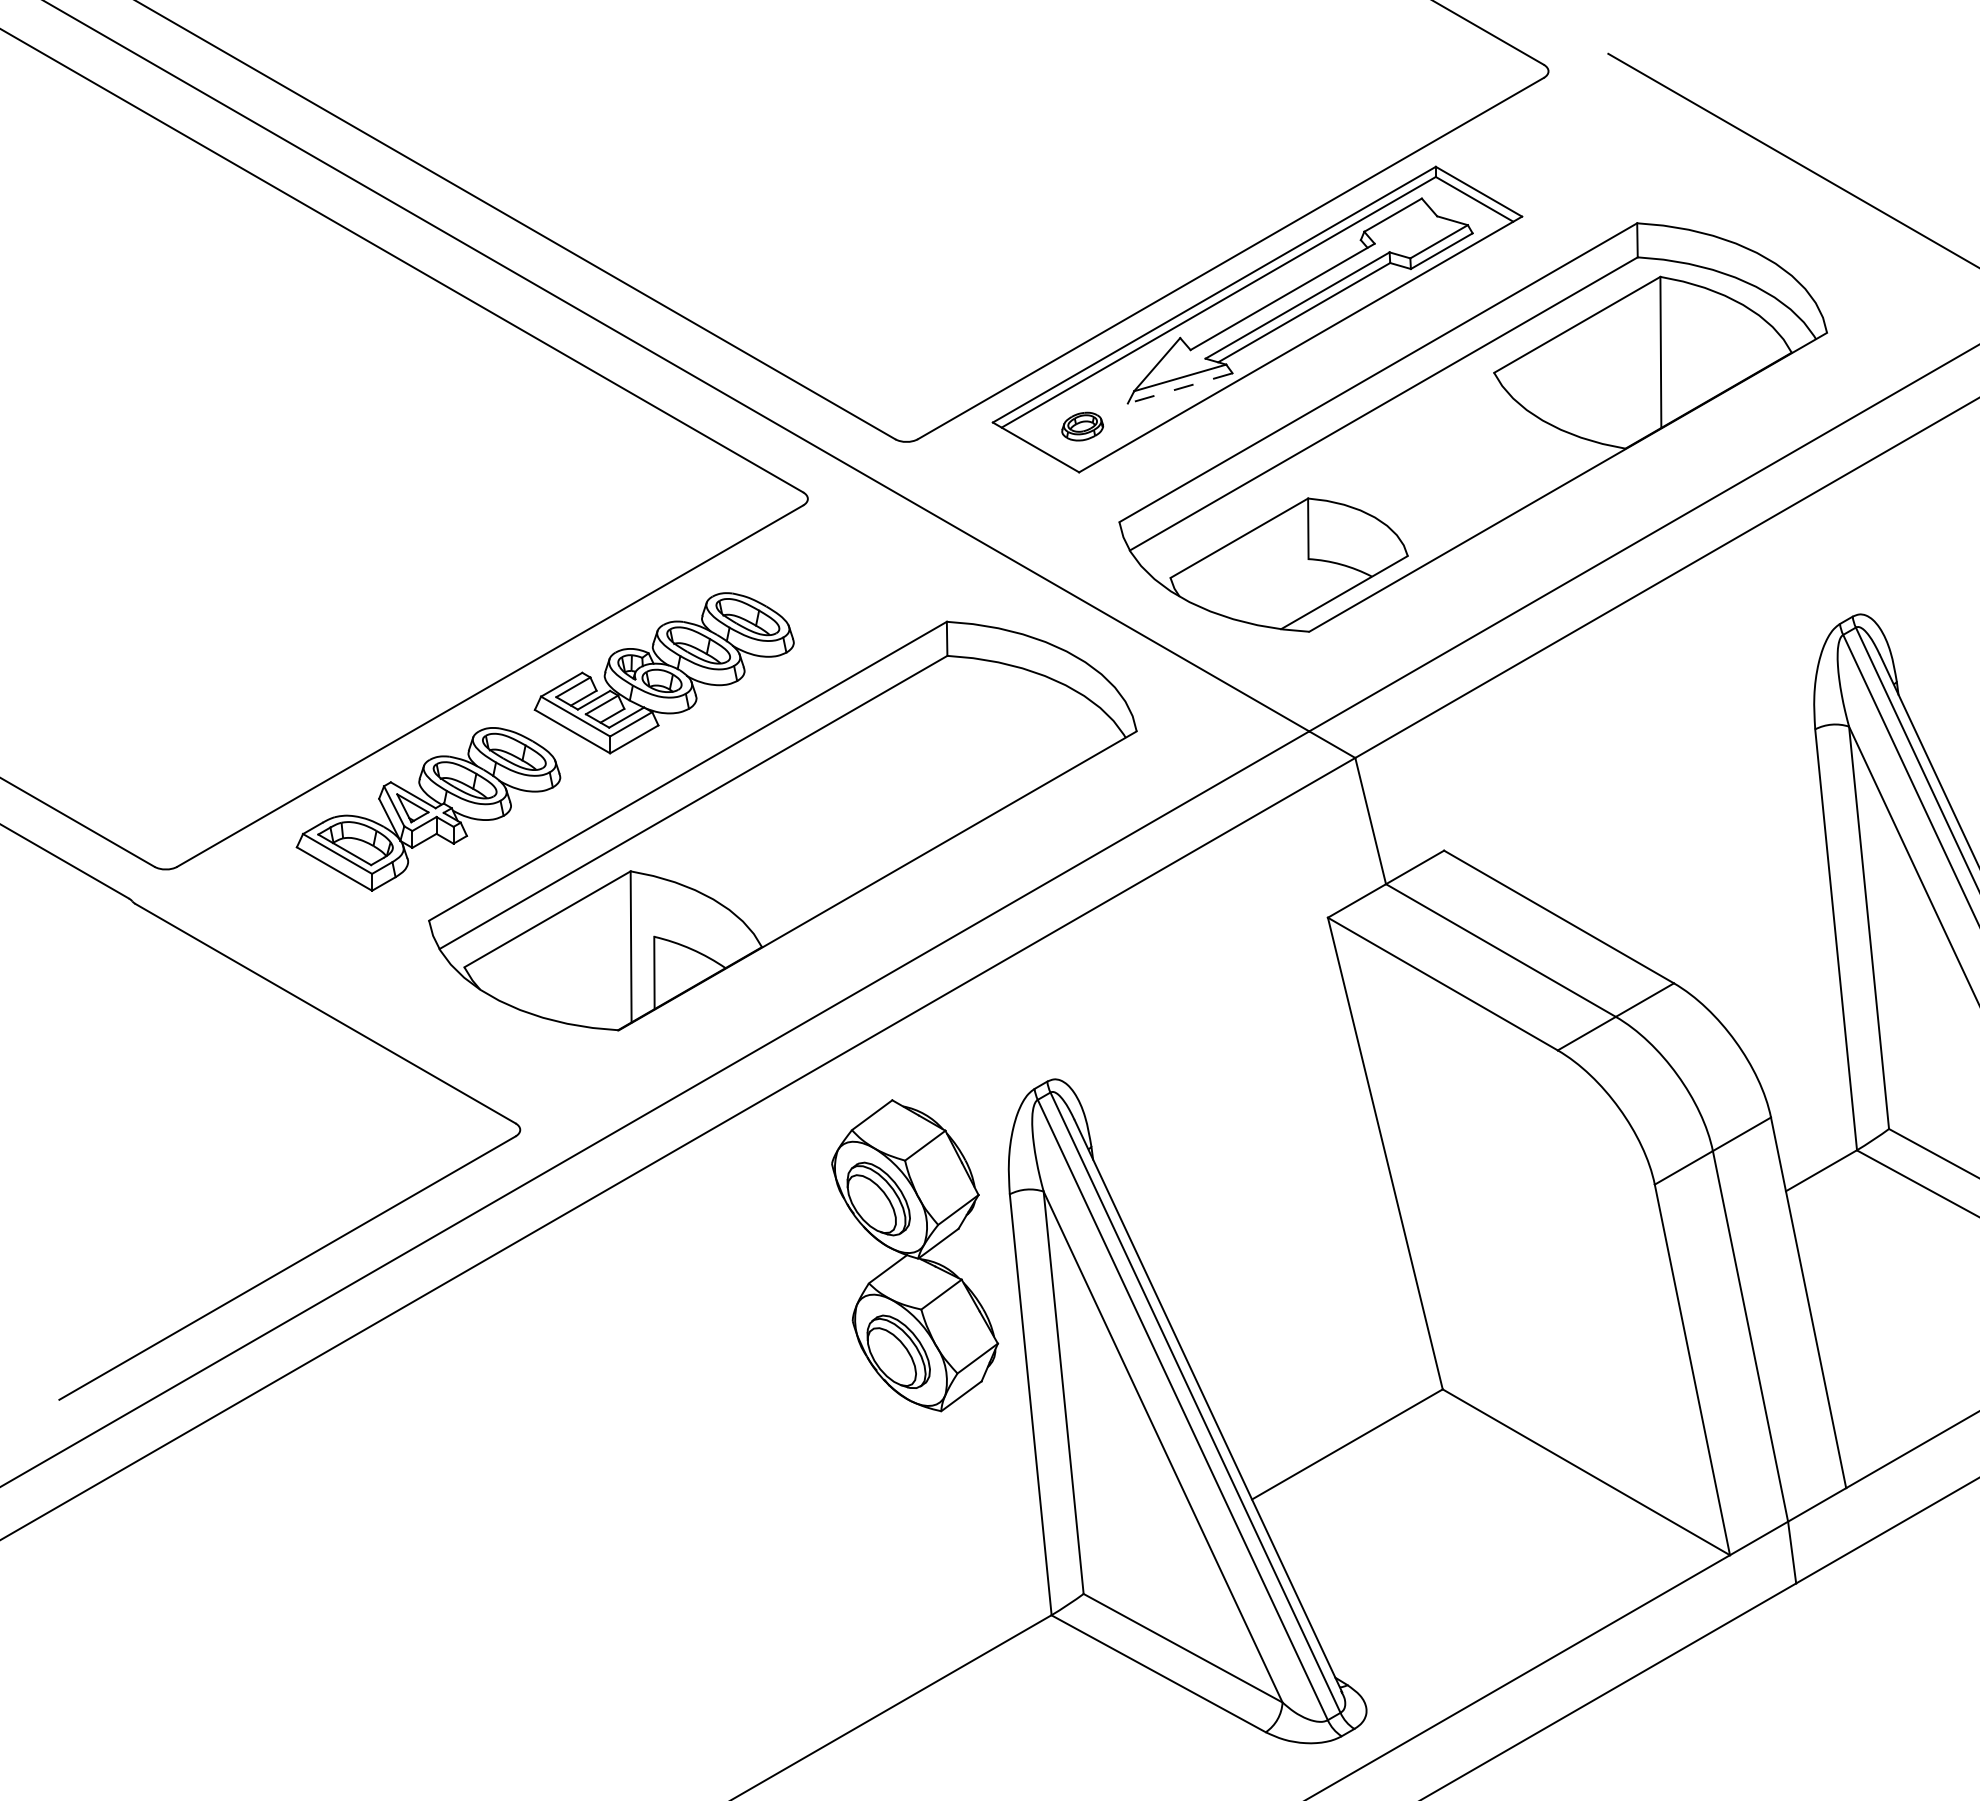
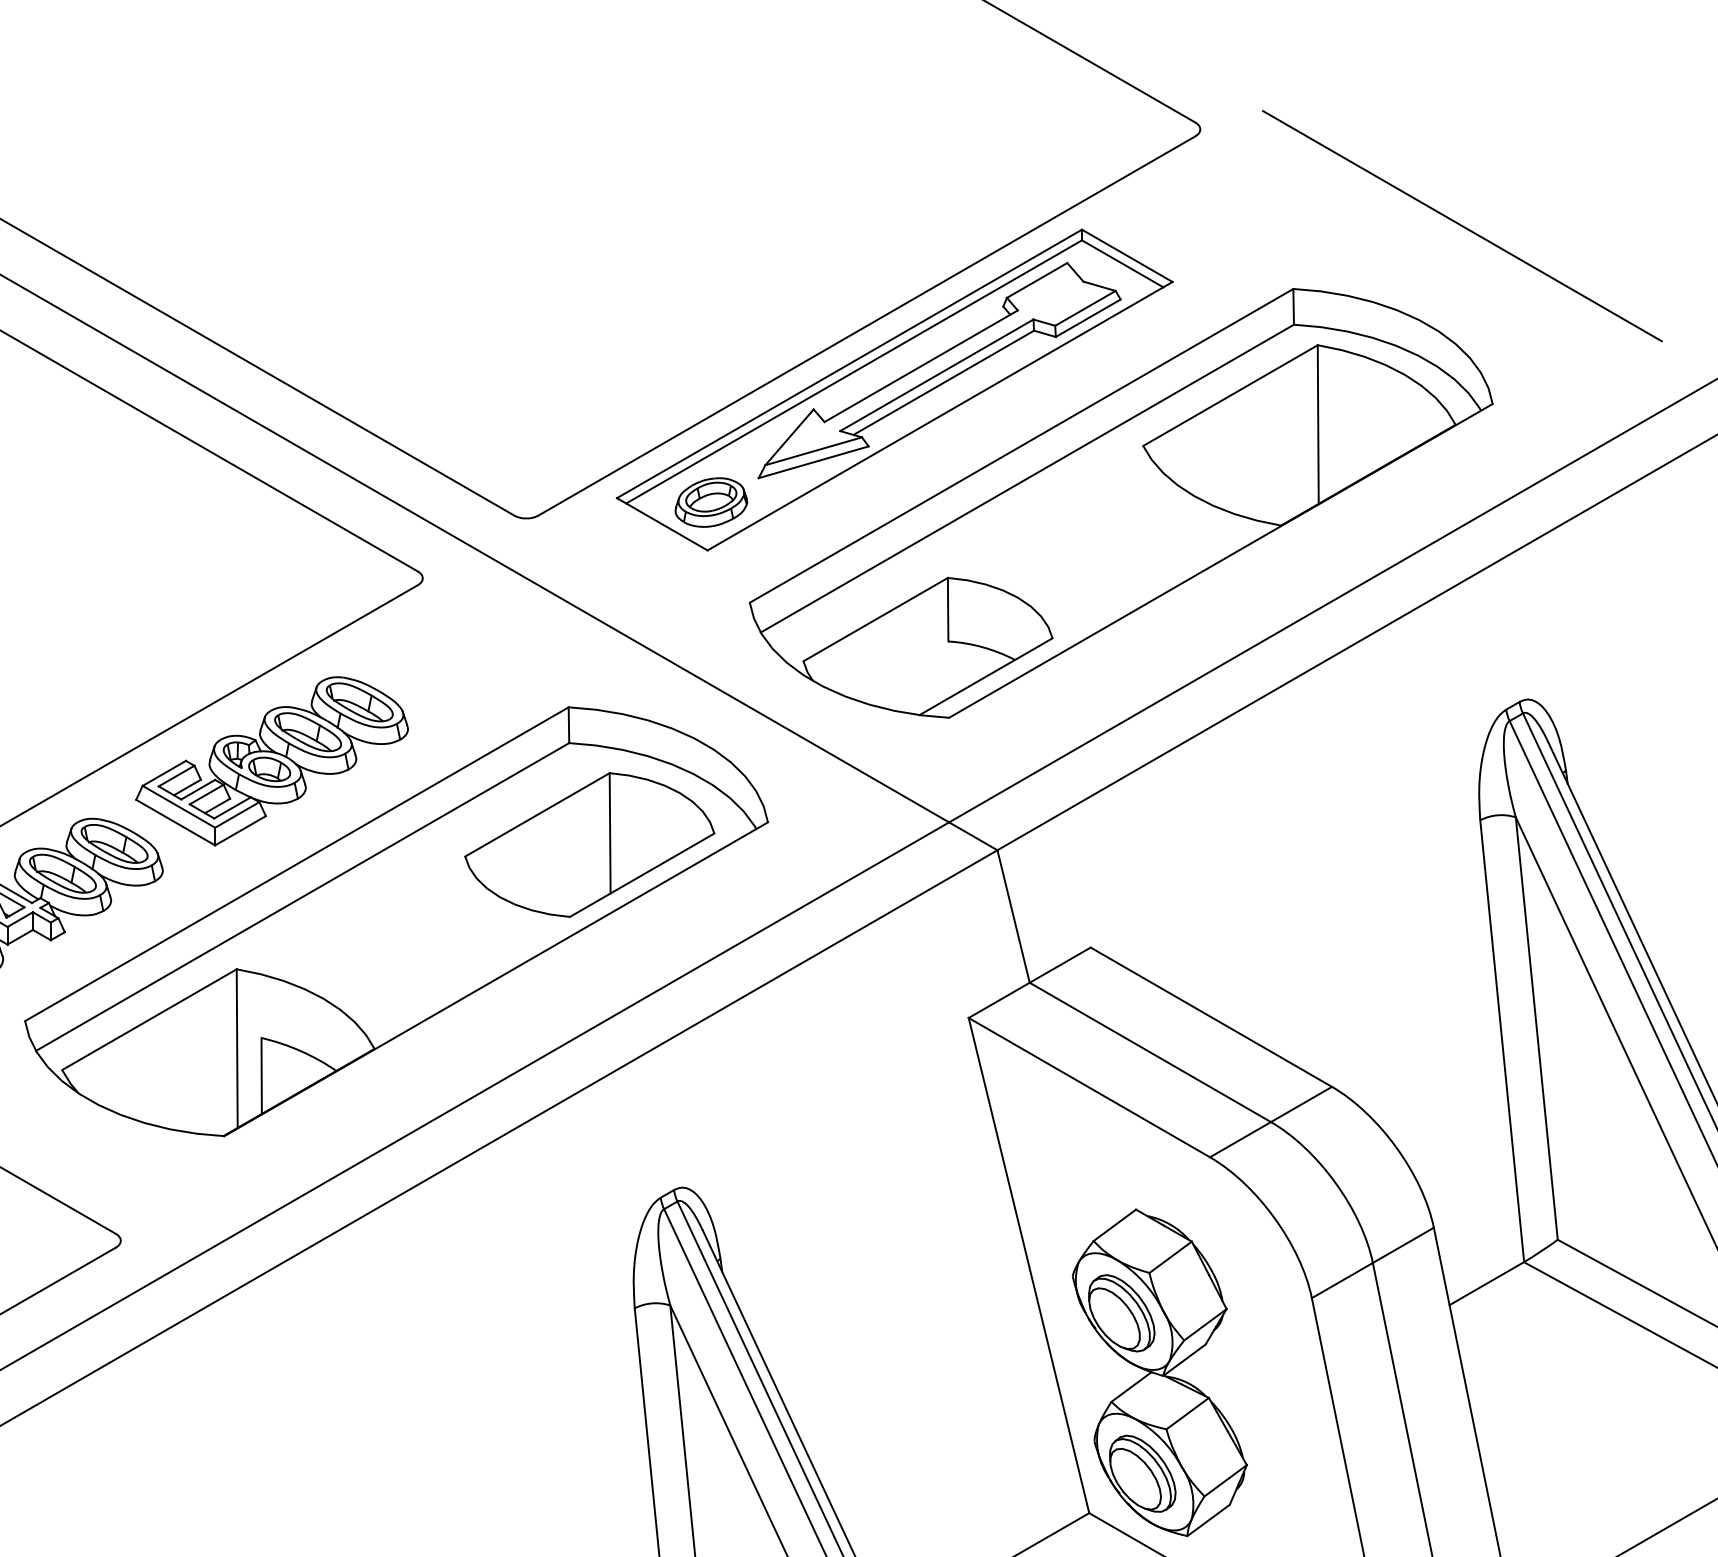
line: (1179, 388) -> (812, 462), dashed -> solid
part: (1082, 426) -> (711, 502), size x1.67
part: (966, 752) -> (589, 844), added
part: (915, 1255) -> (1160, 1372), moved

